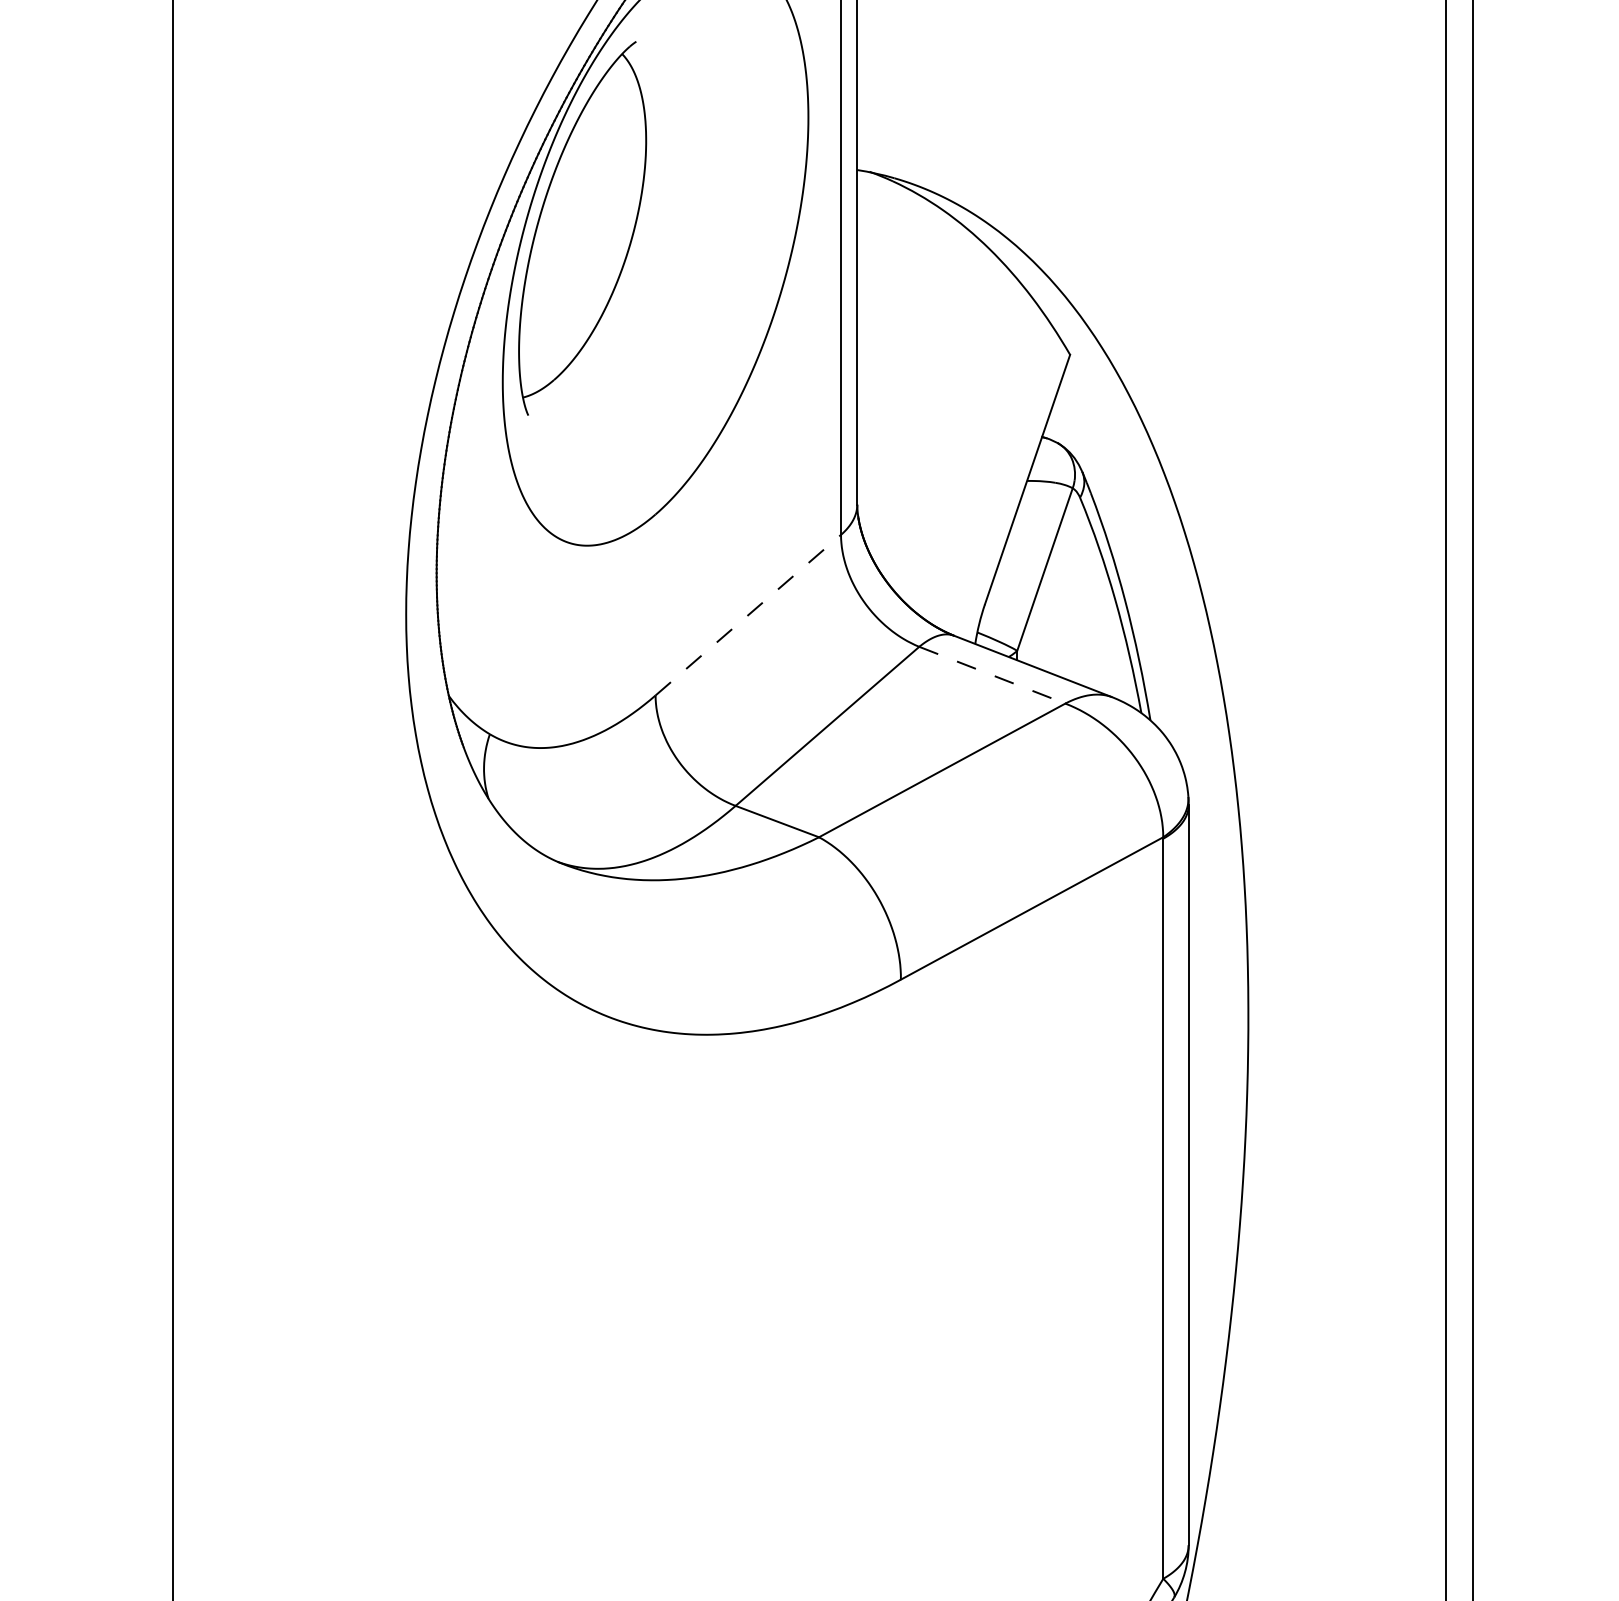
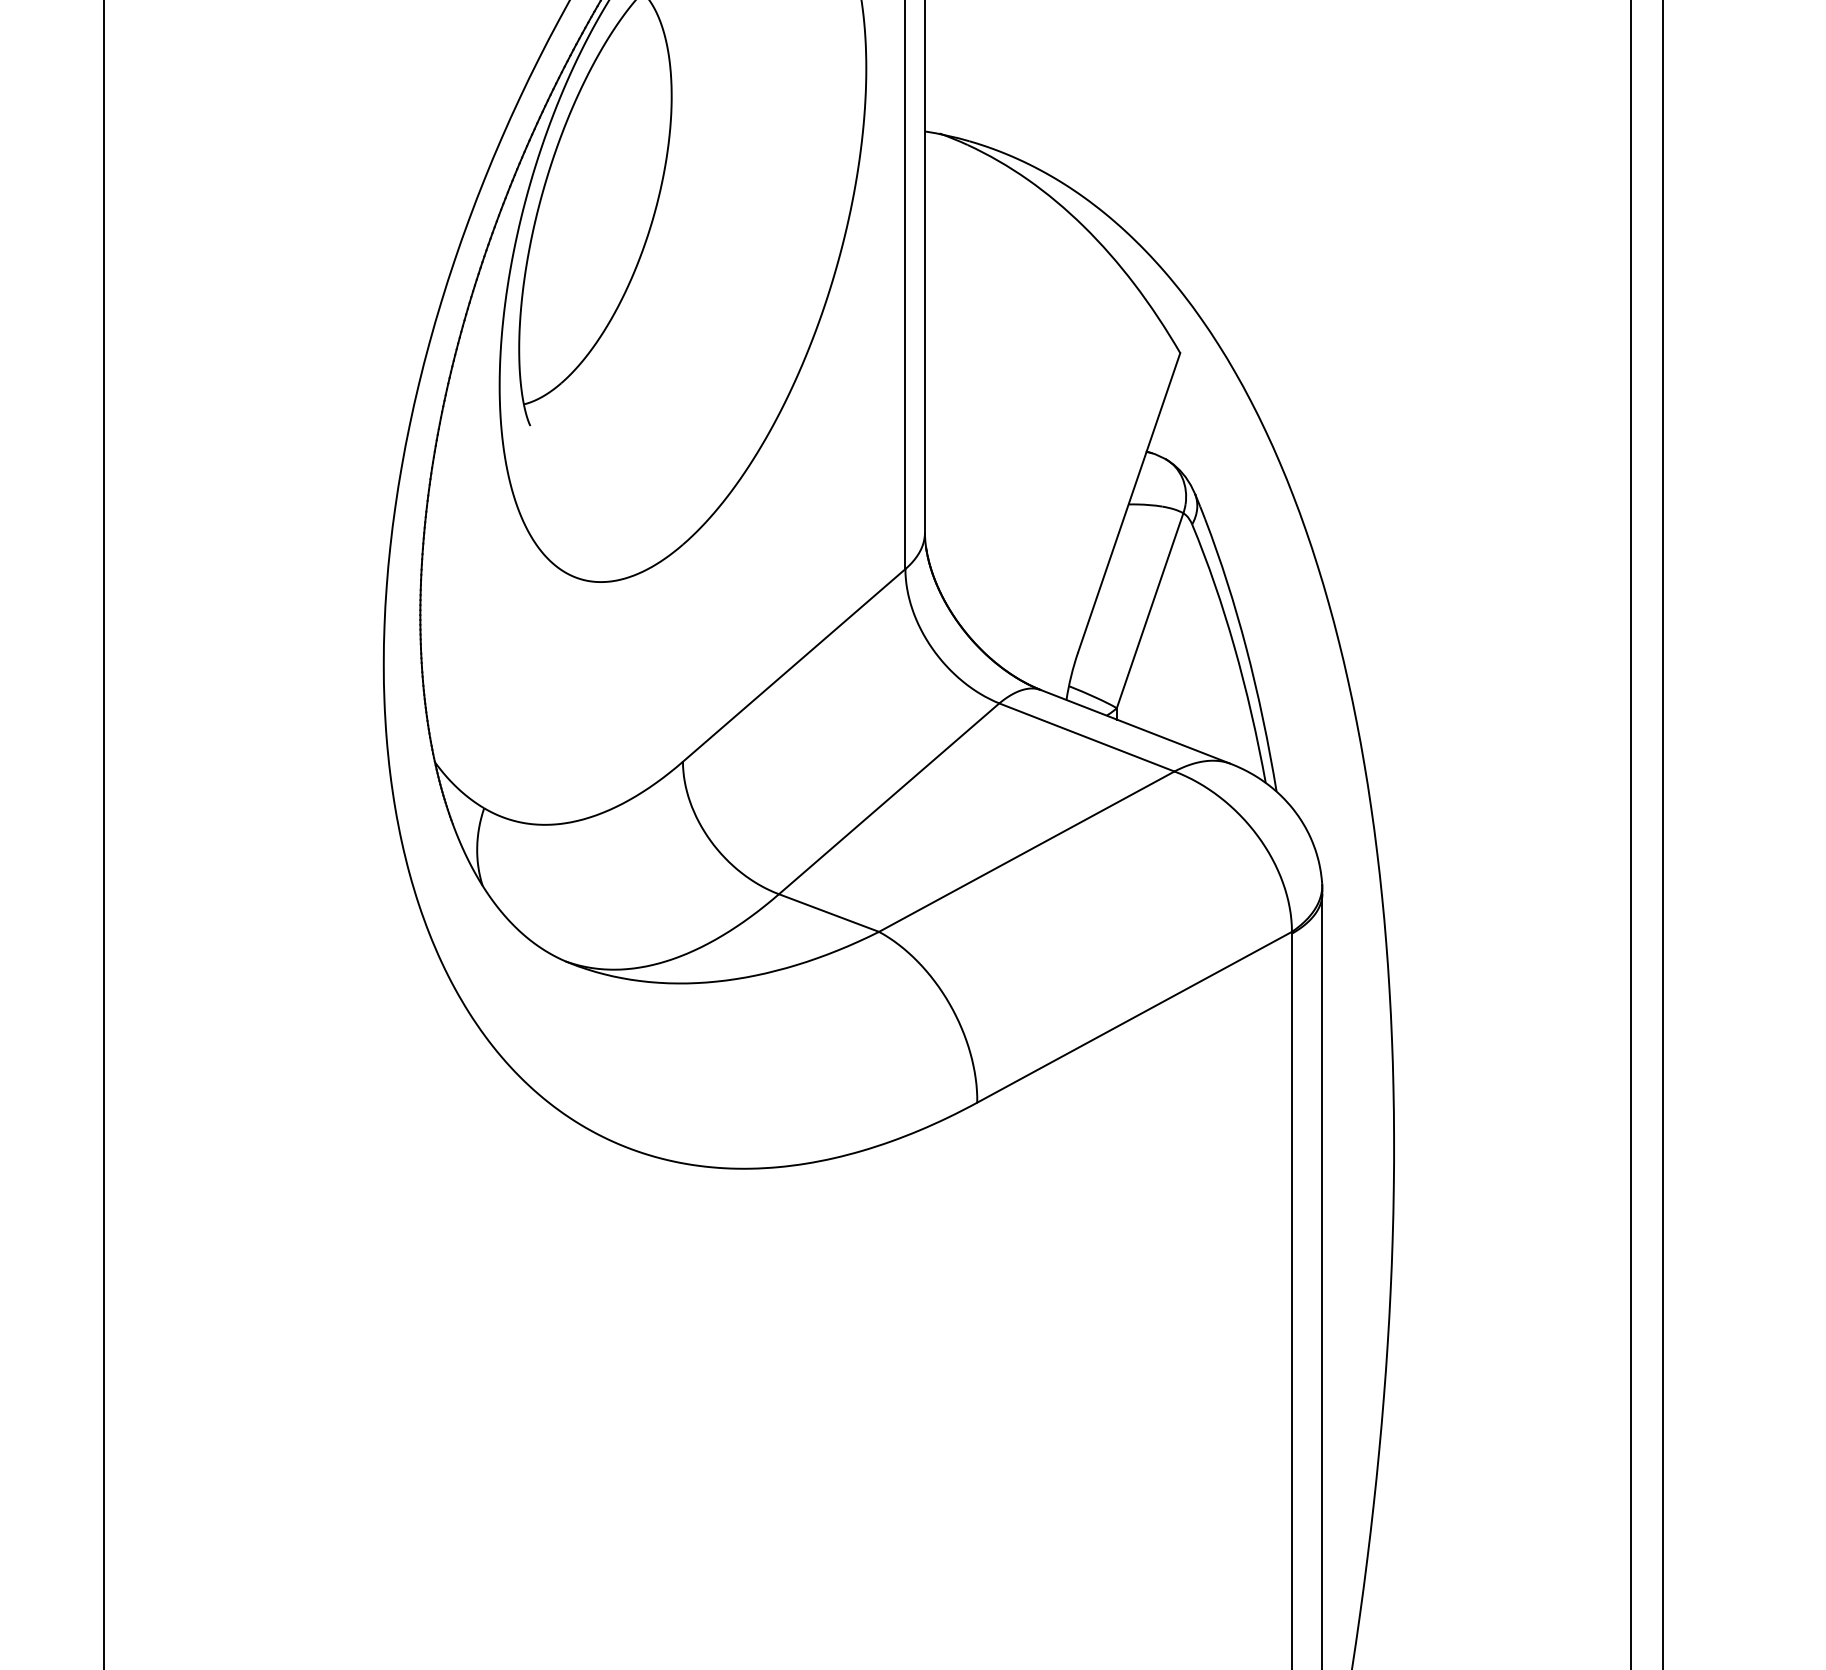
line: (748, 615) -> (794, 665), dashed -> solid
line: (992, 675) -> (1087, 737), dashed -> solid

